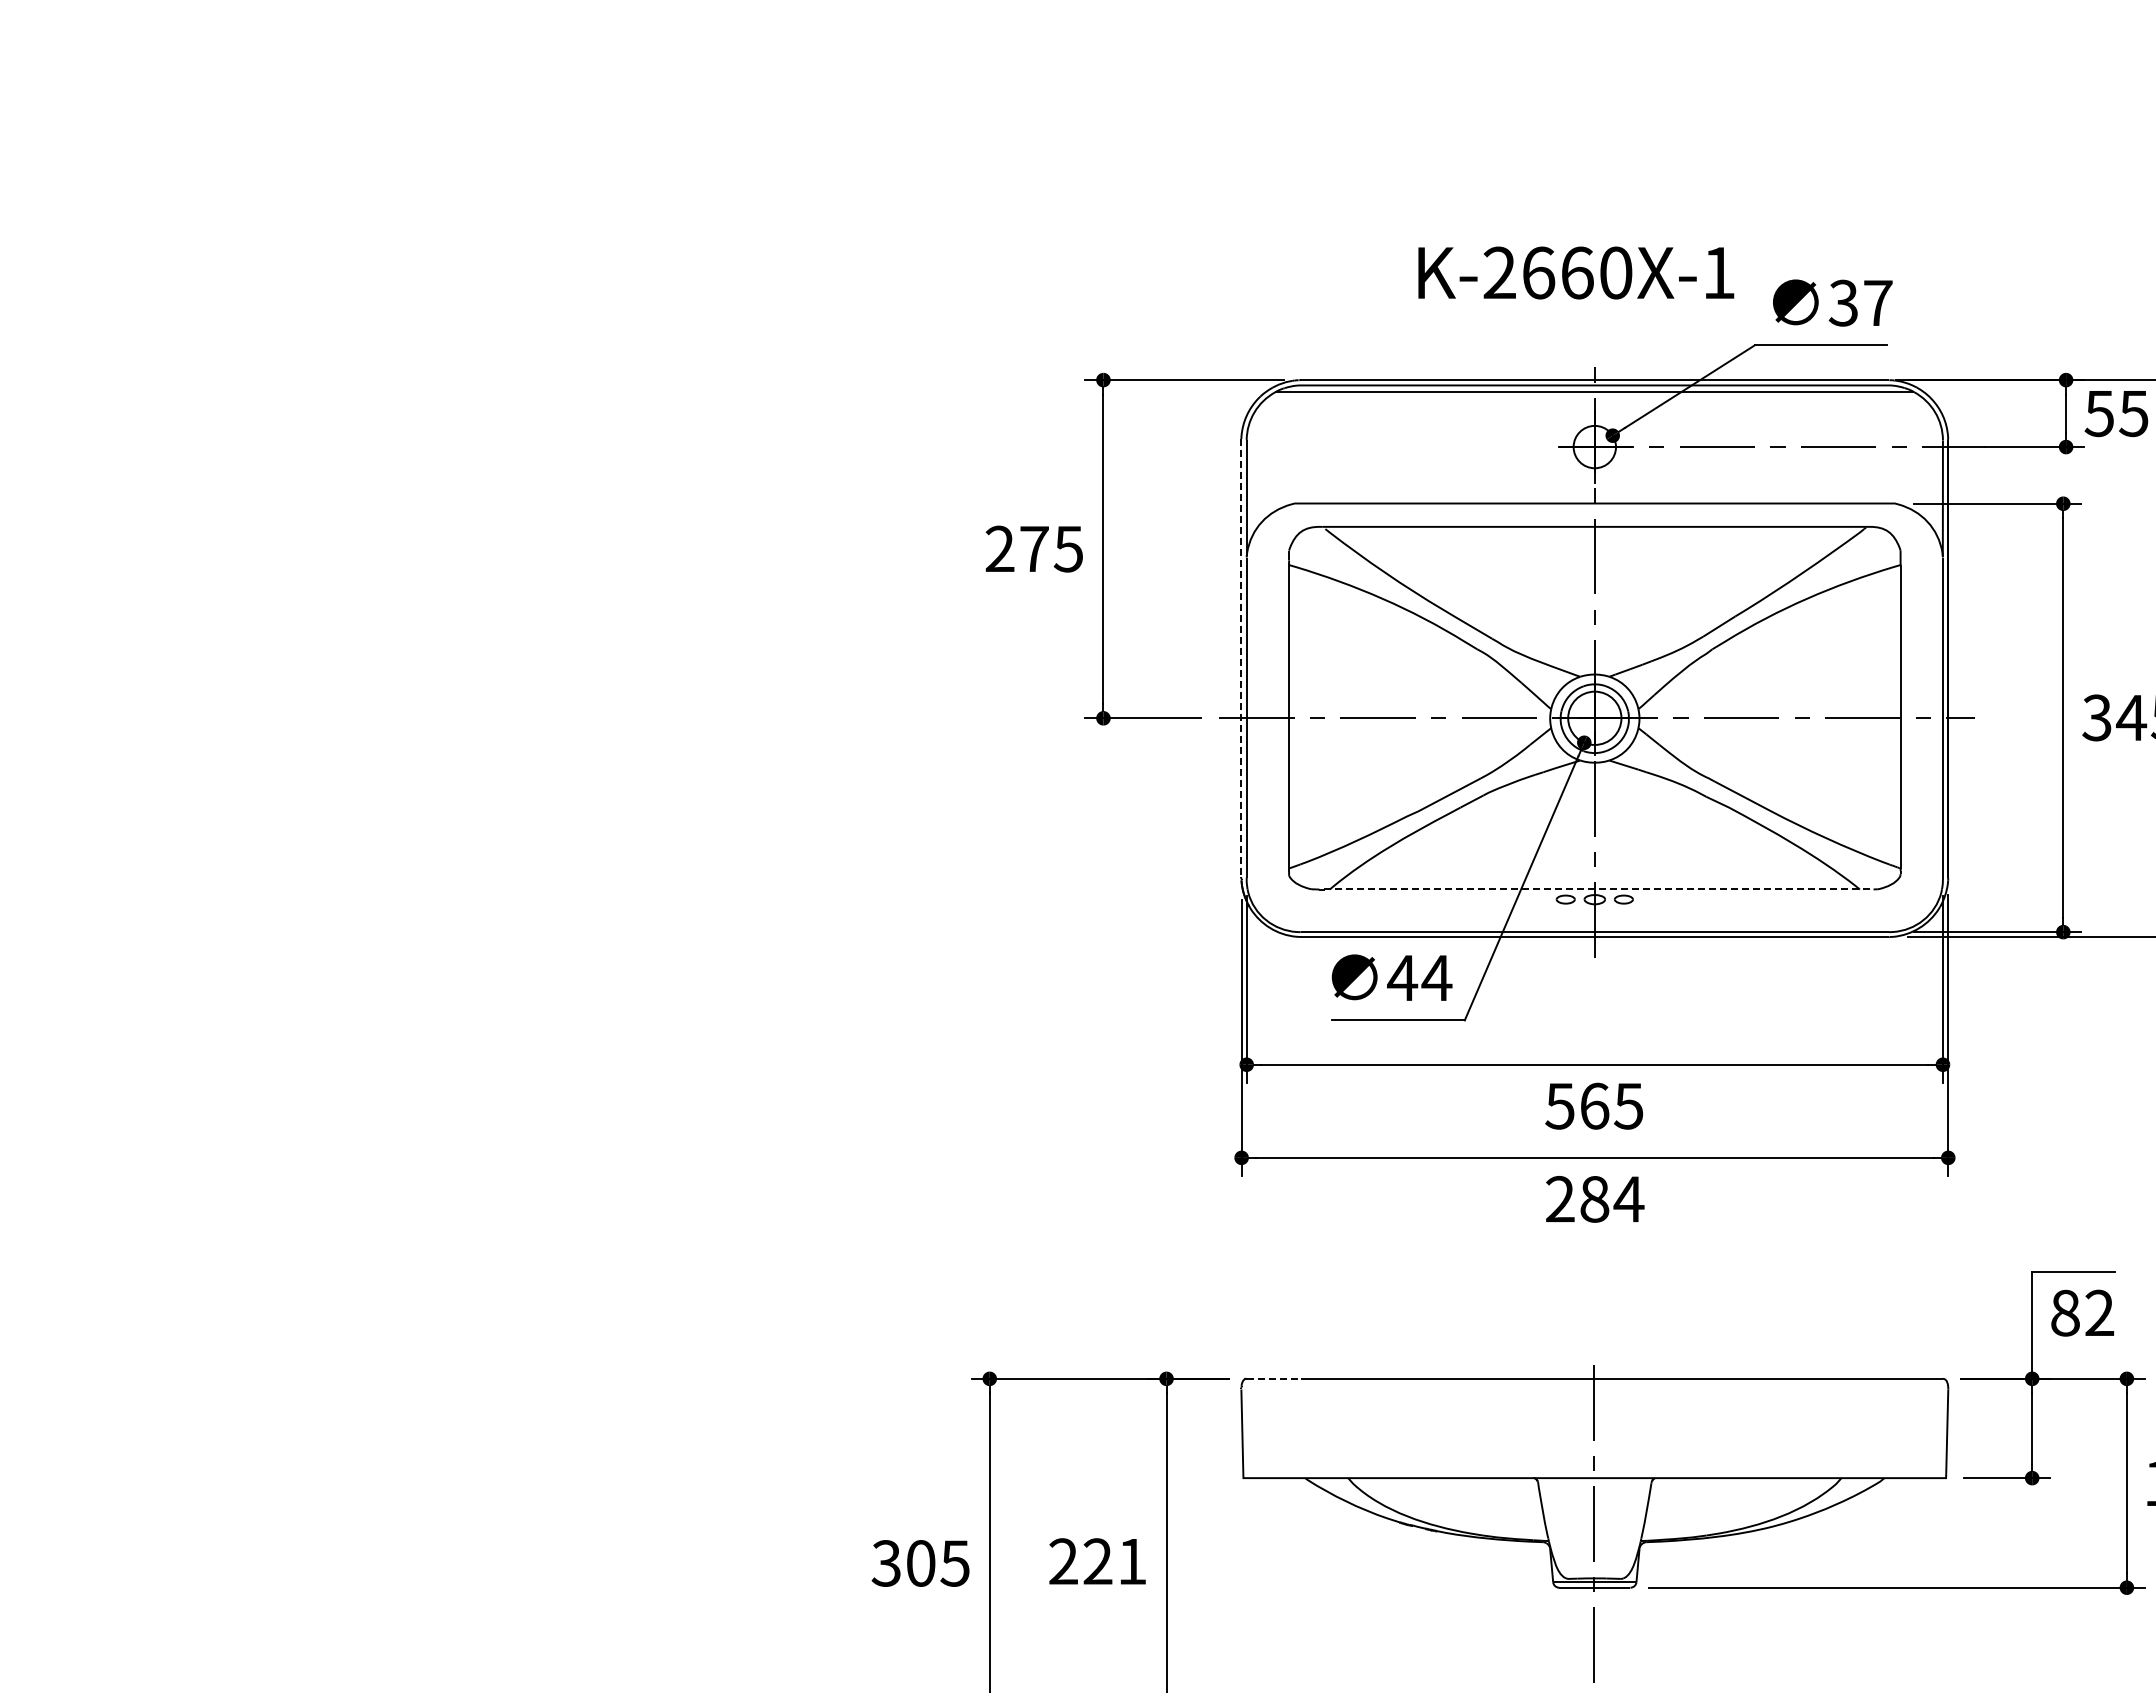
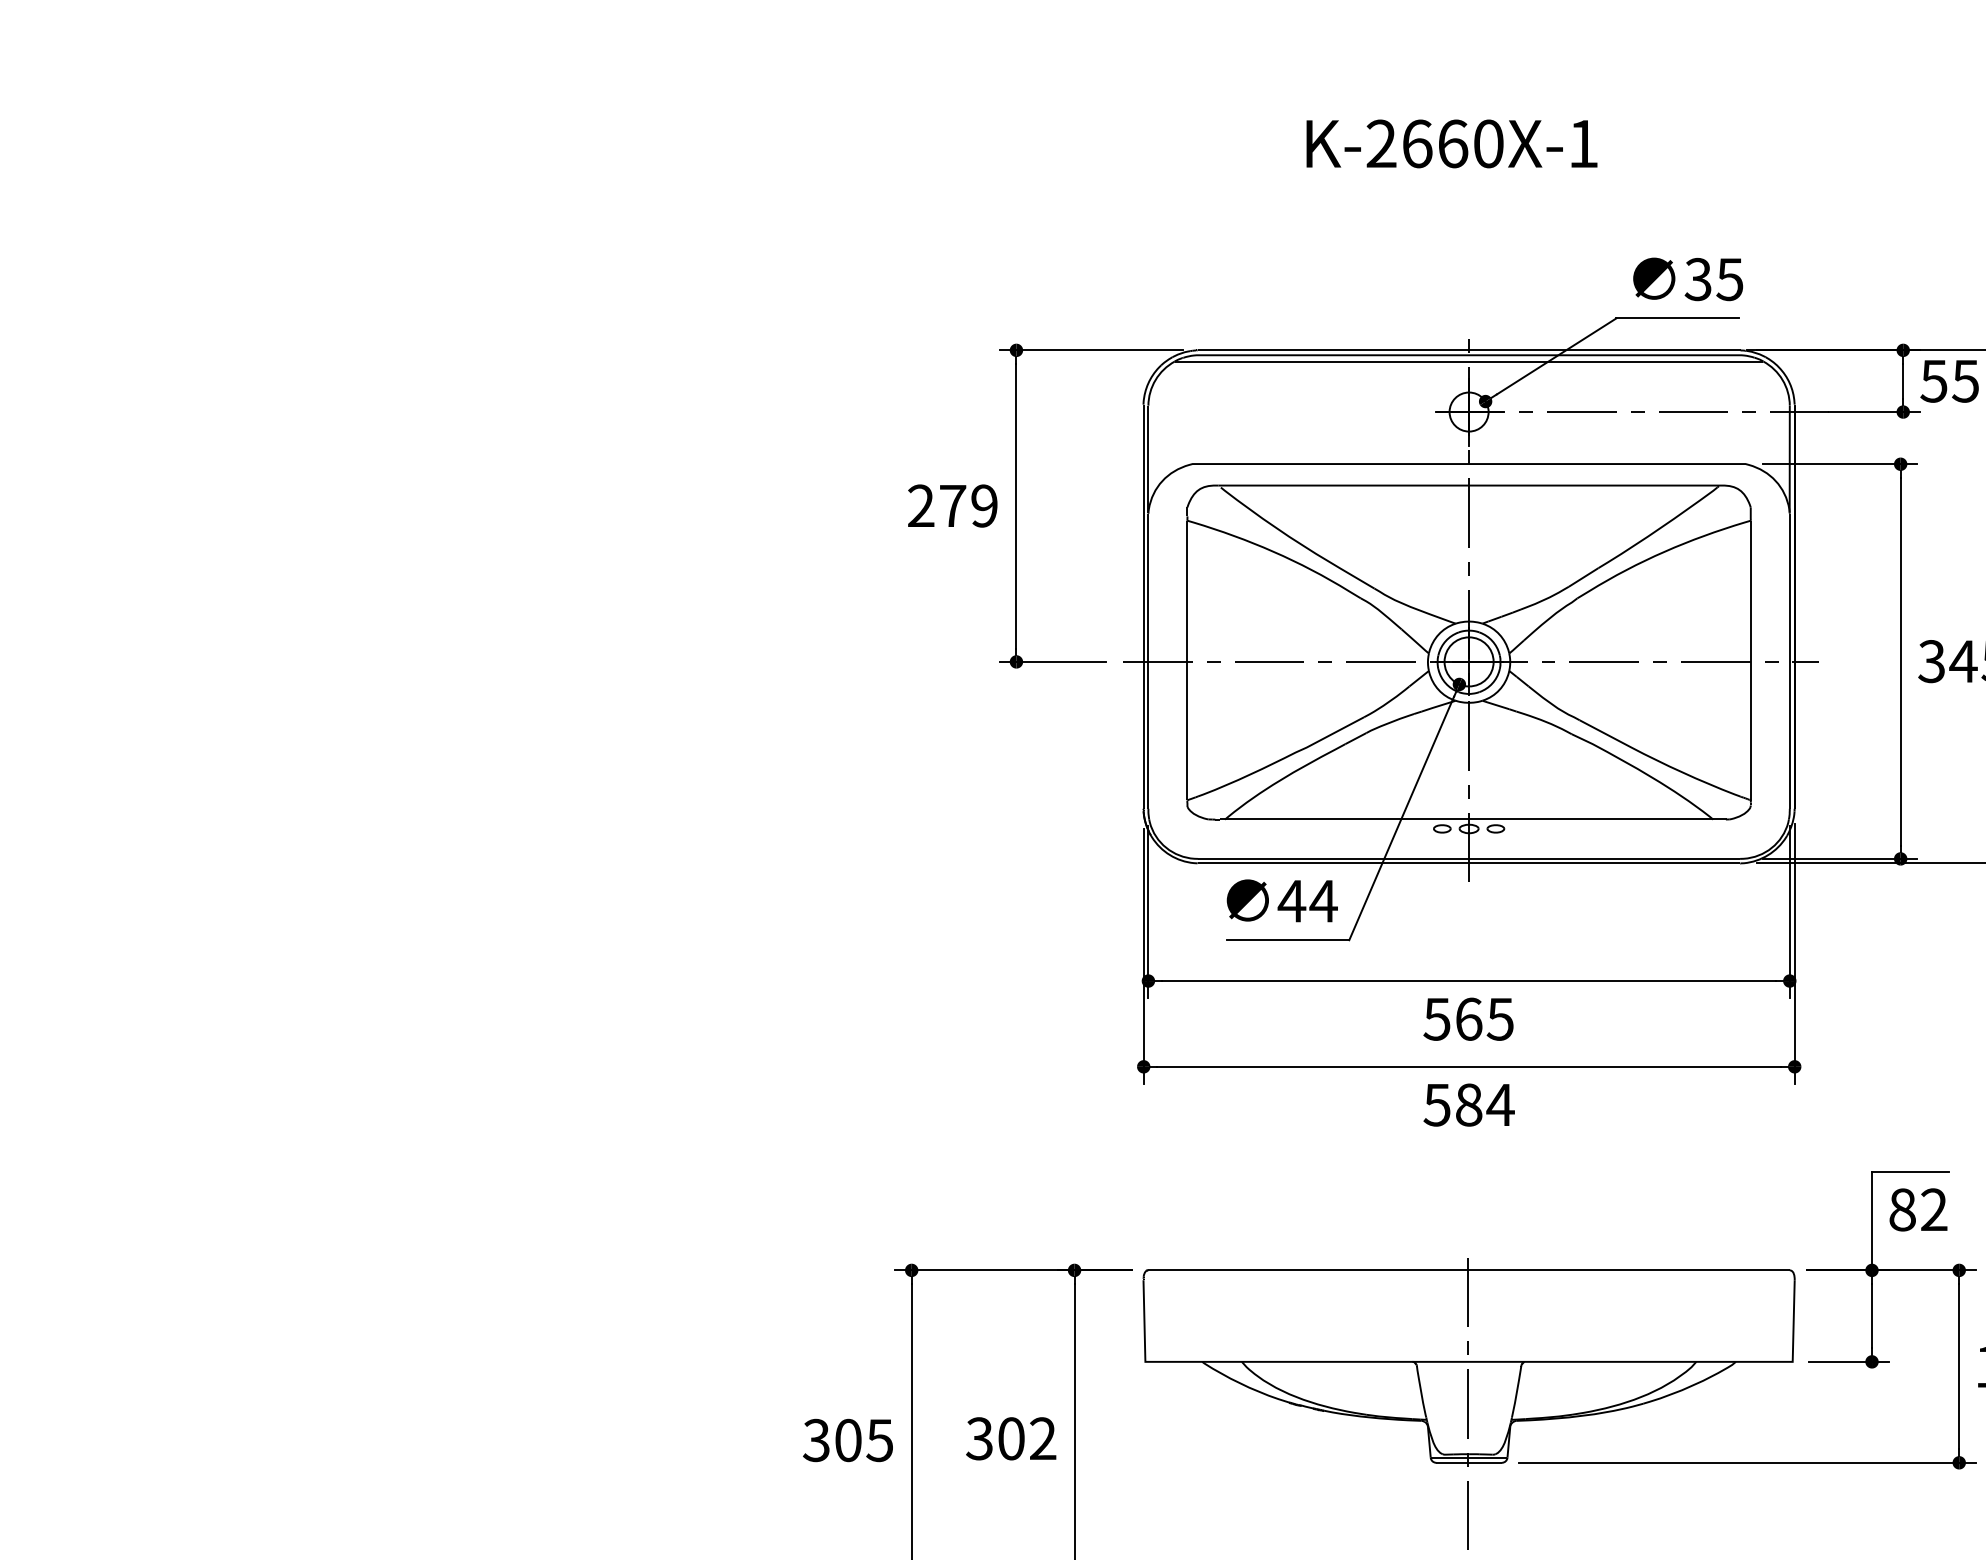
text: (1576, 272) -> (1452, 143), moved
text: (1877, 303) -> (1729, 279), 37 -> 35
text: (1067, 548) -> (983, 505), 275 -> 279
line: (1241, 658) -> (1143, 606), dashed -> solid
line: (1599, 889) -> (1473, 819), dashed -> solid
text: (1559, 1198) -> (1436, 1104), 284 -> 584
line: (1274, 1378) -> (1174, 1270), dashed -> solid
text: (1097, 1561) -> (1010, 1438), 221 -> 302

